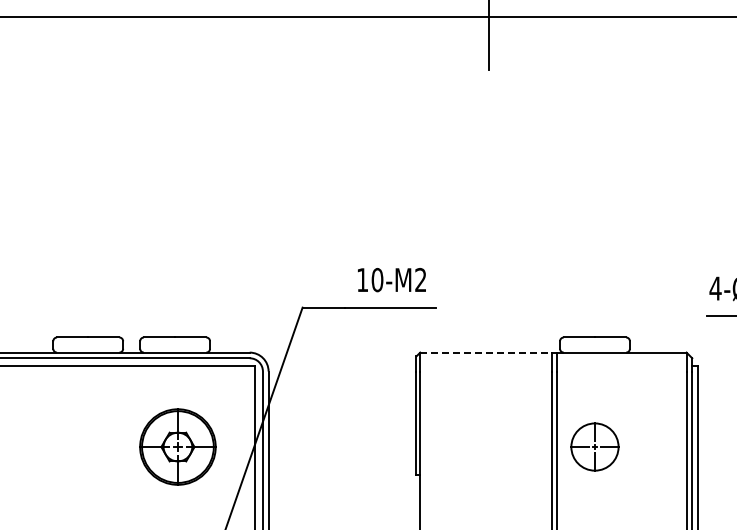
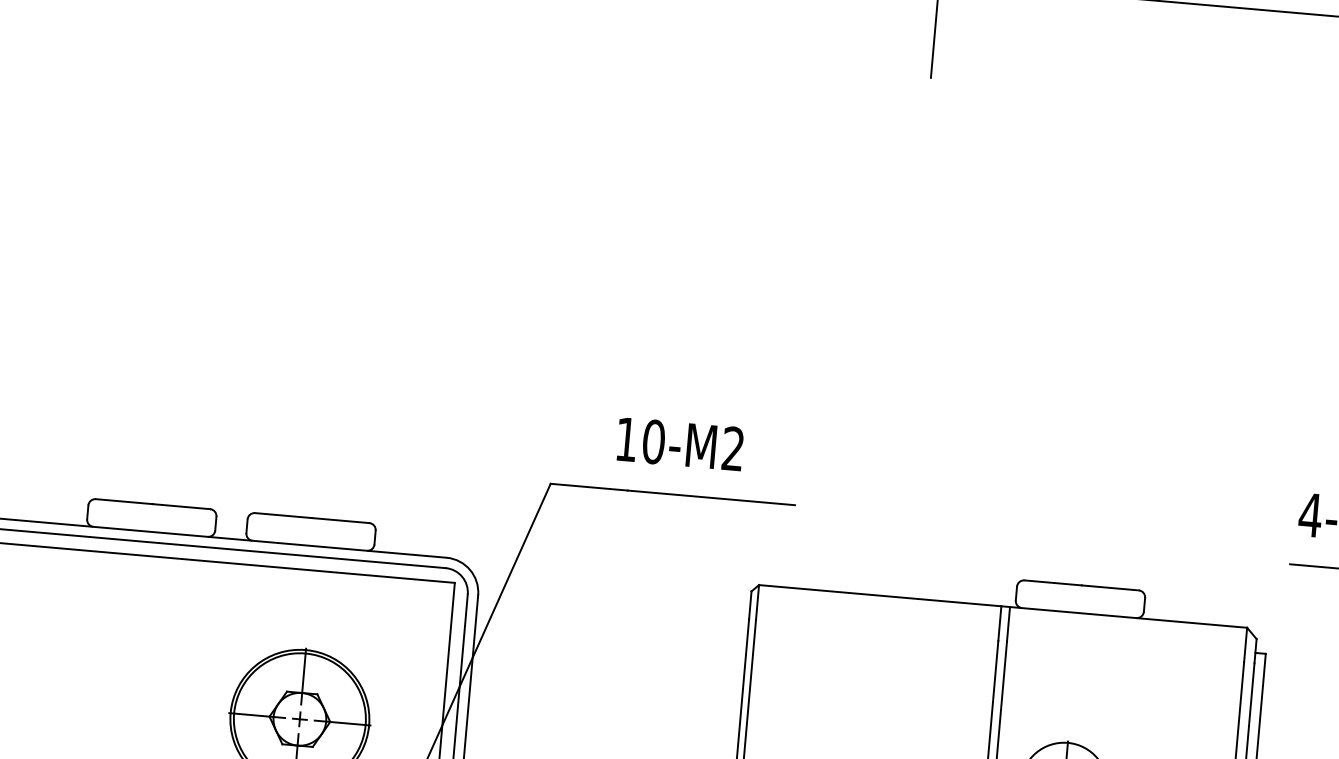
text: (391, 280) -> (679, 444), moved
line: (486, 352) -> (880, 595), dashed -> solid

